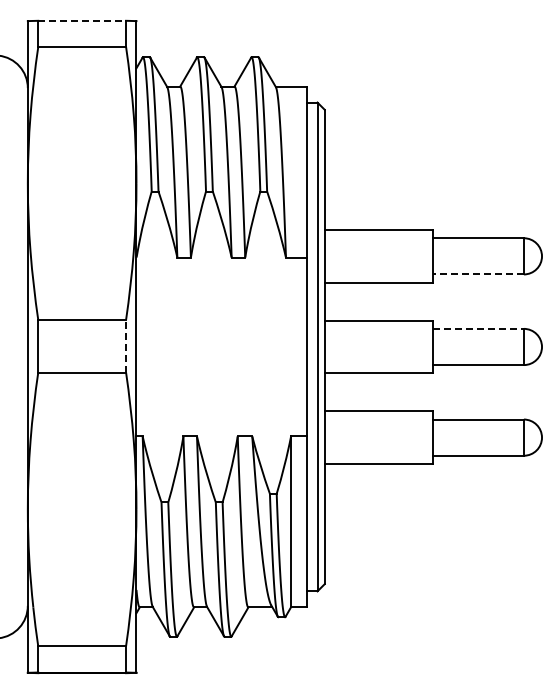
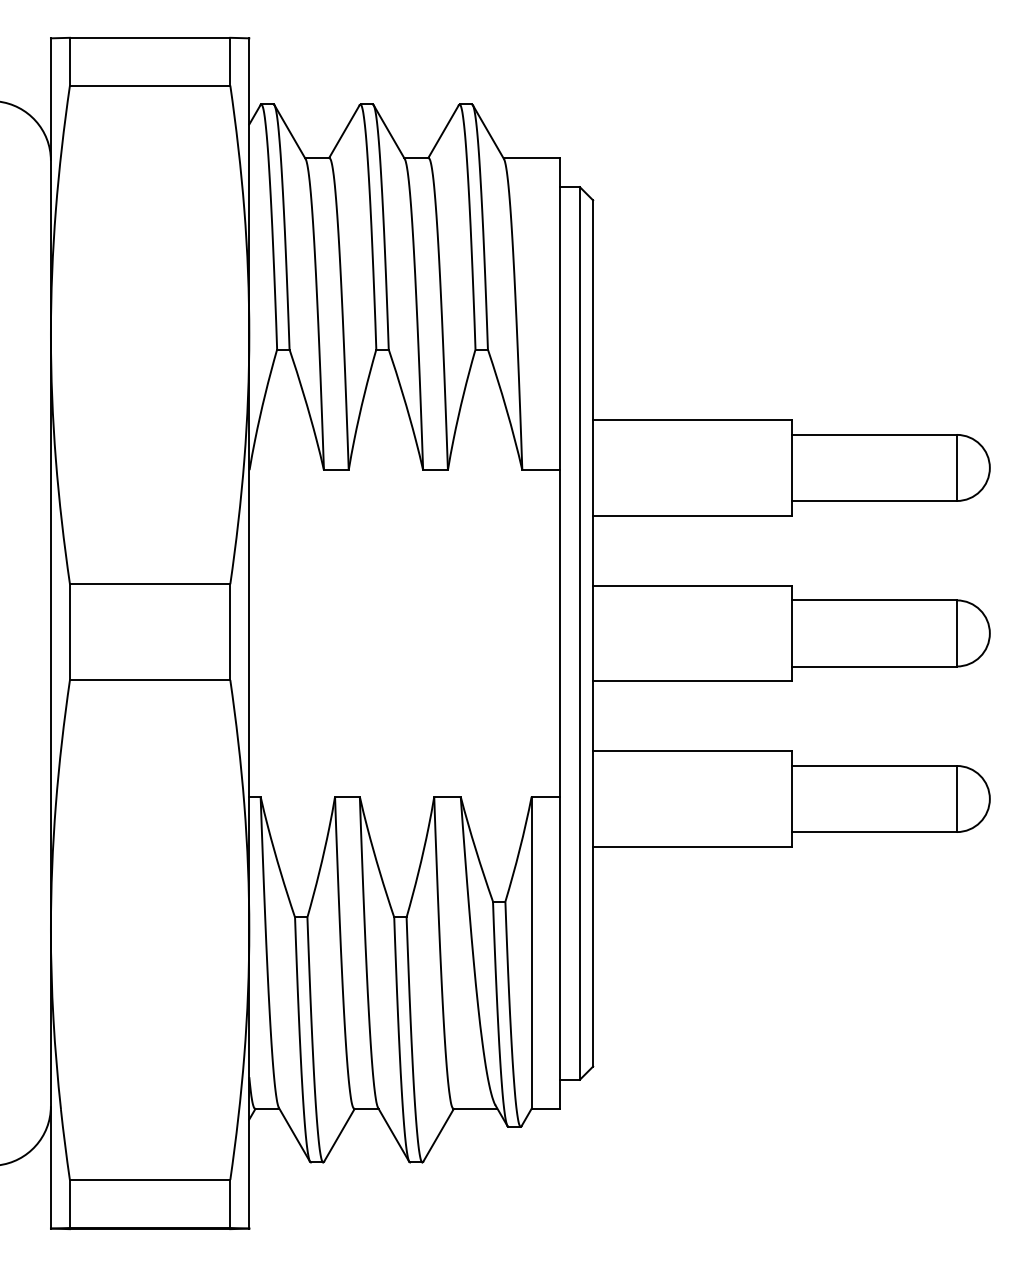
line: (82, 20) -> (150, 37), dashed -> solid
line: (478, 274) -> (873, 501), dashed -> solid
line: (479, 328) -> (875, 599), dashed -> solid
line: (126, 345) -> (231, 630), dashed -> solid

